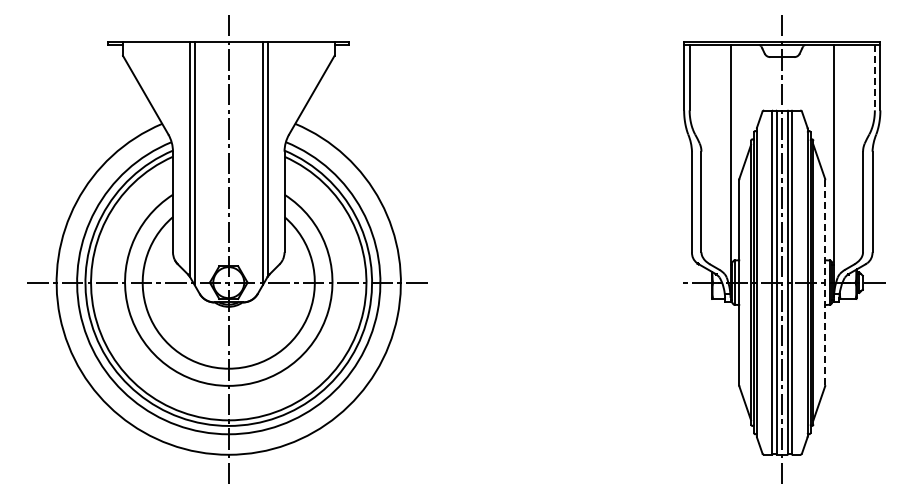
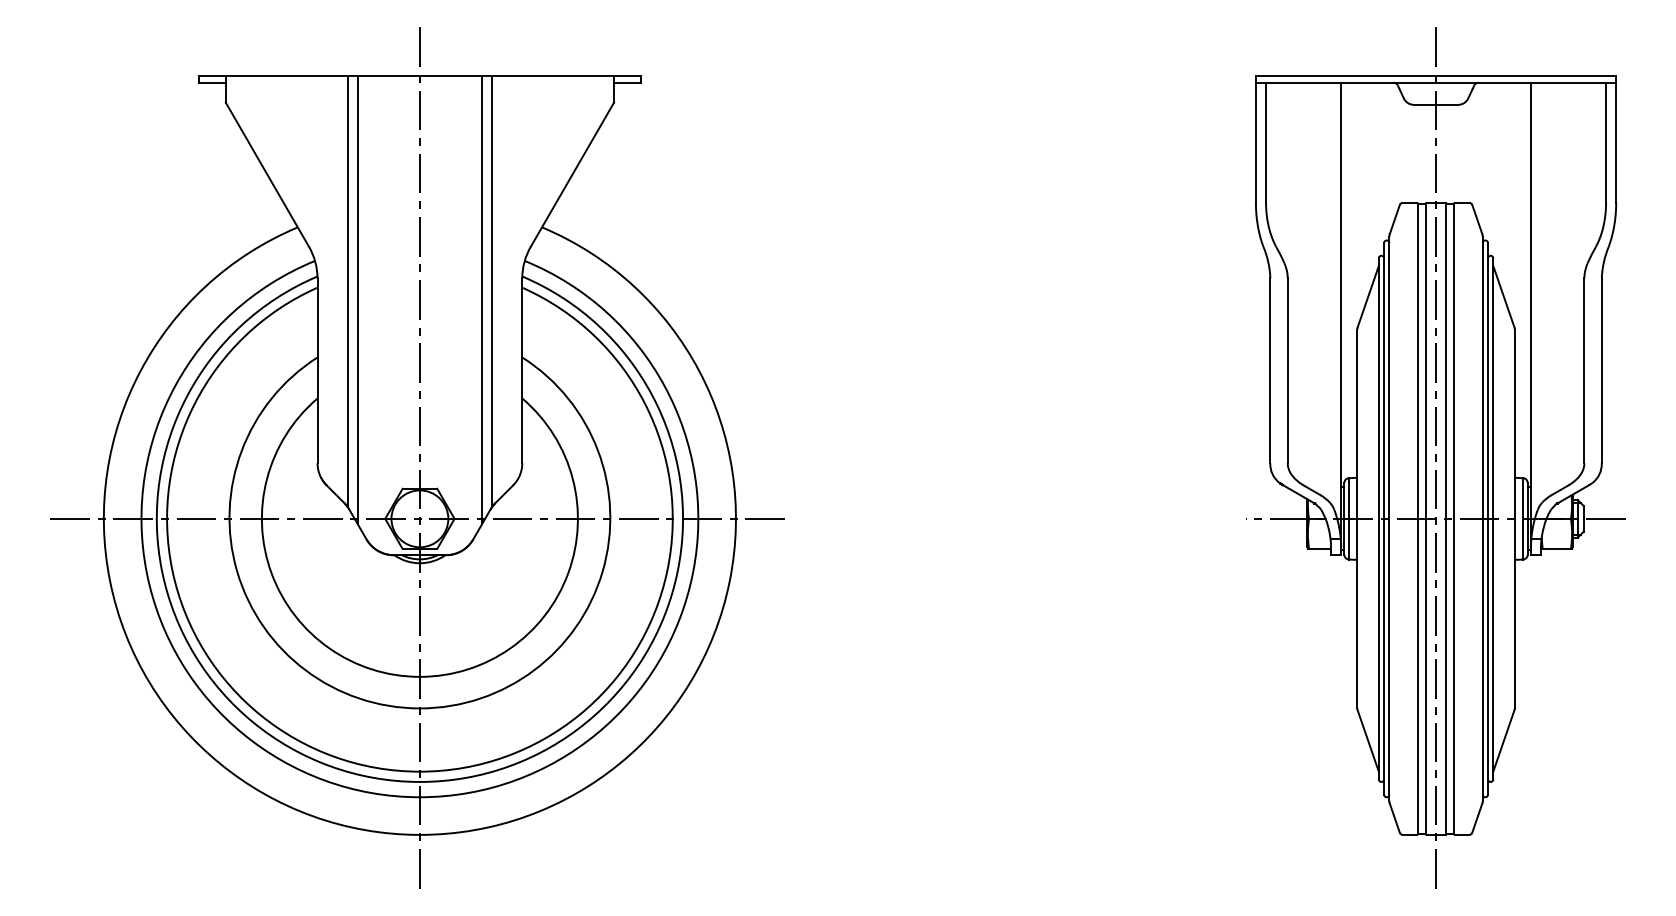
line: (874, 77) -> (1605, 142), dashed -> solid
line: (825, 283) -> (1515, 520), dashed -> solid

